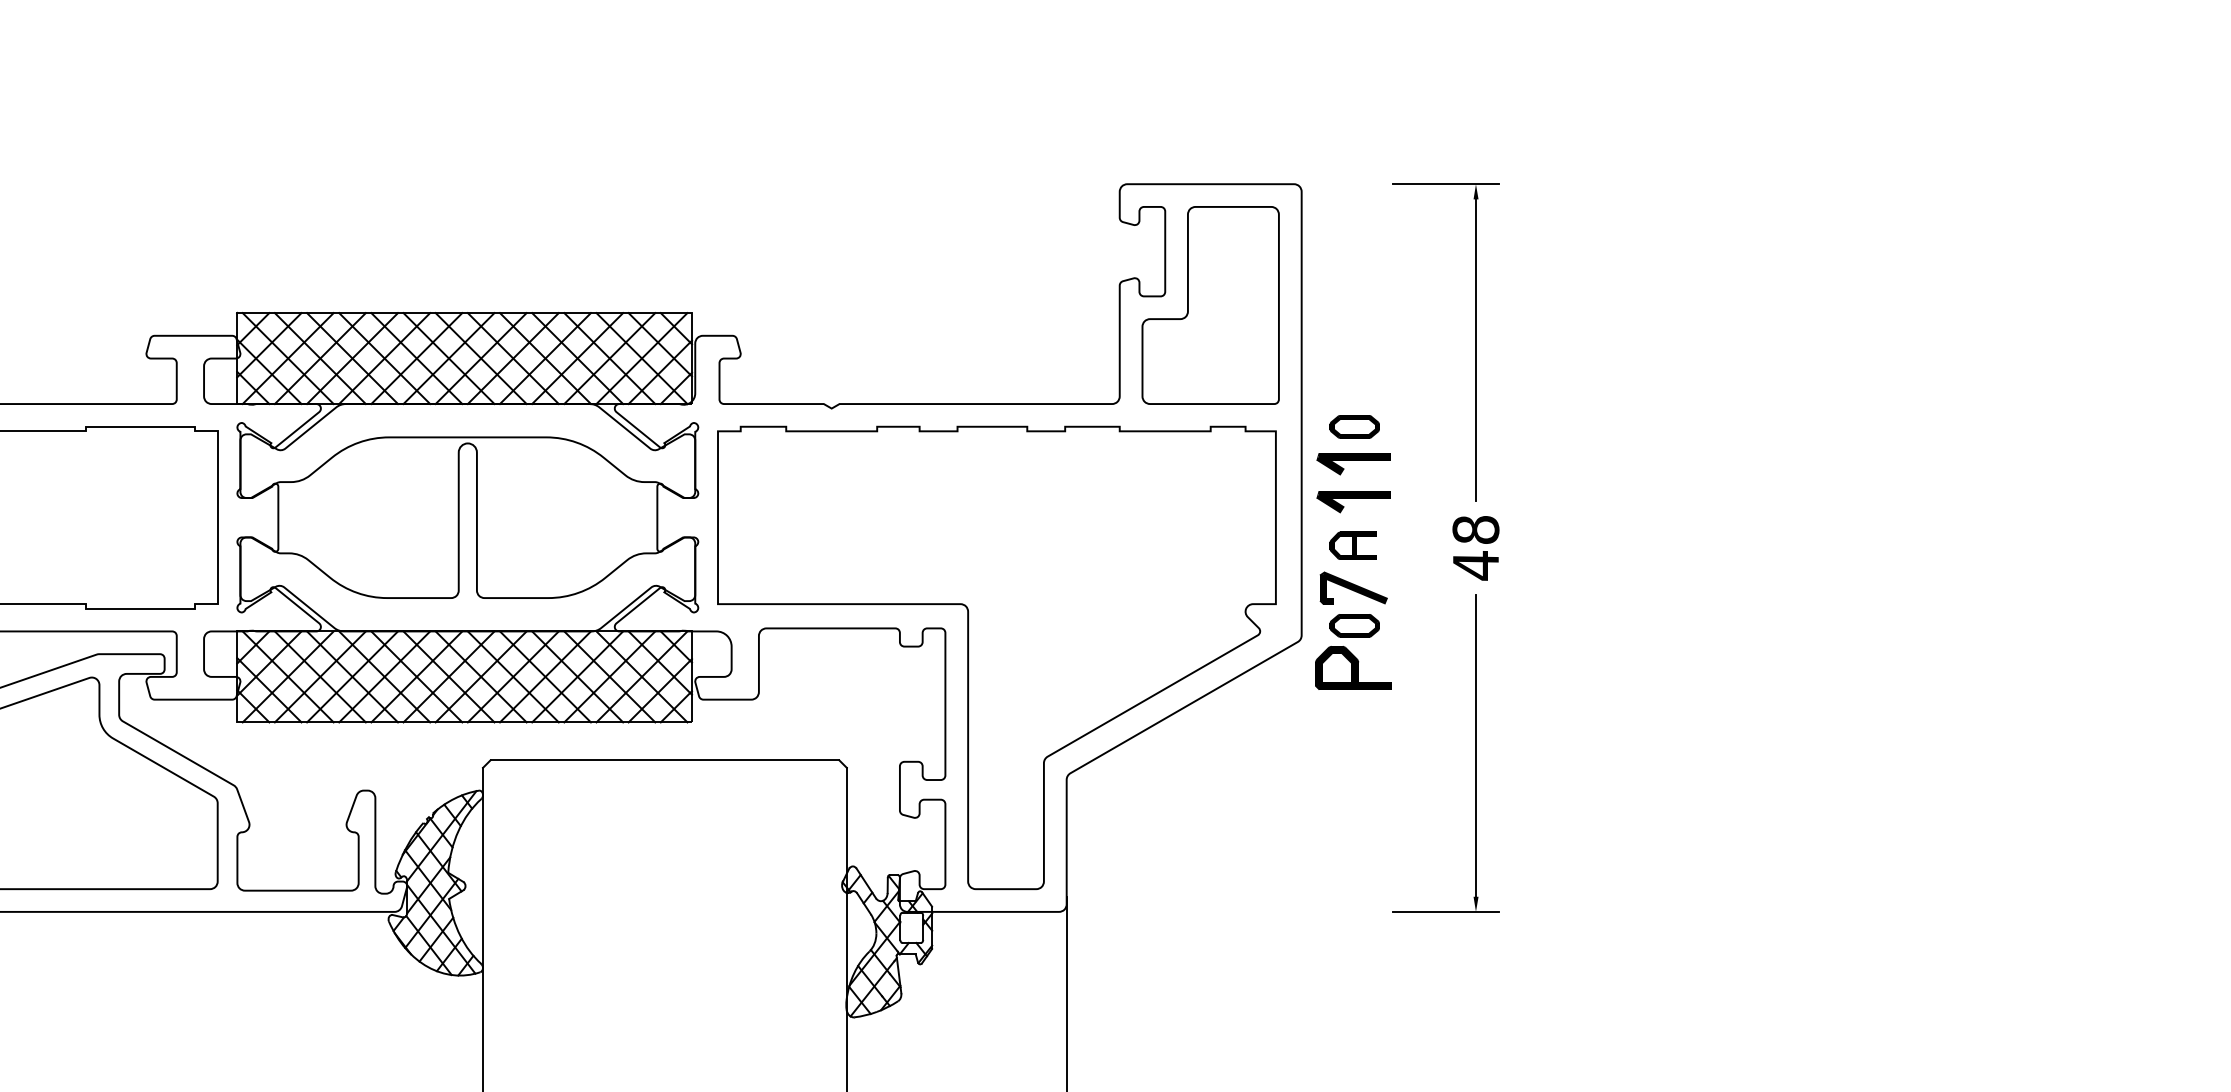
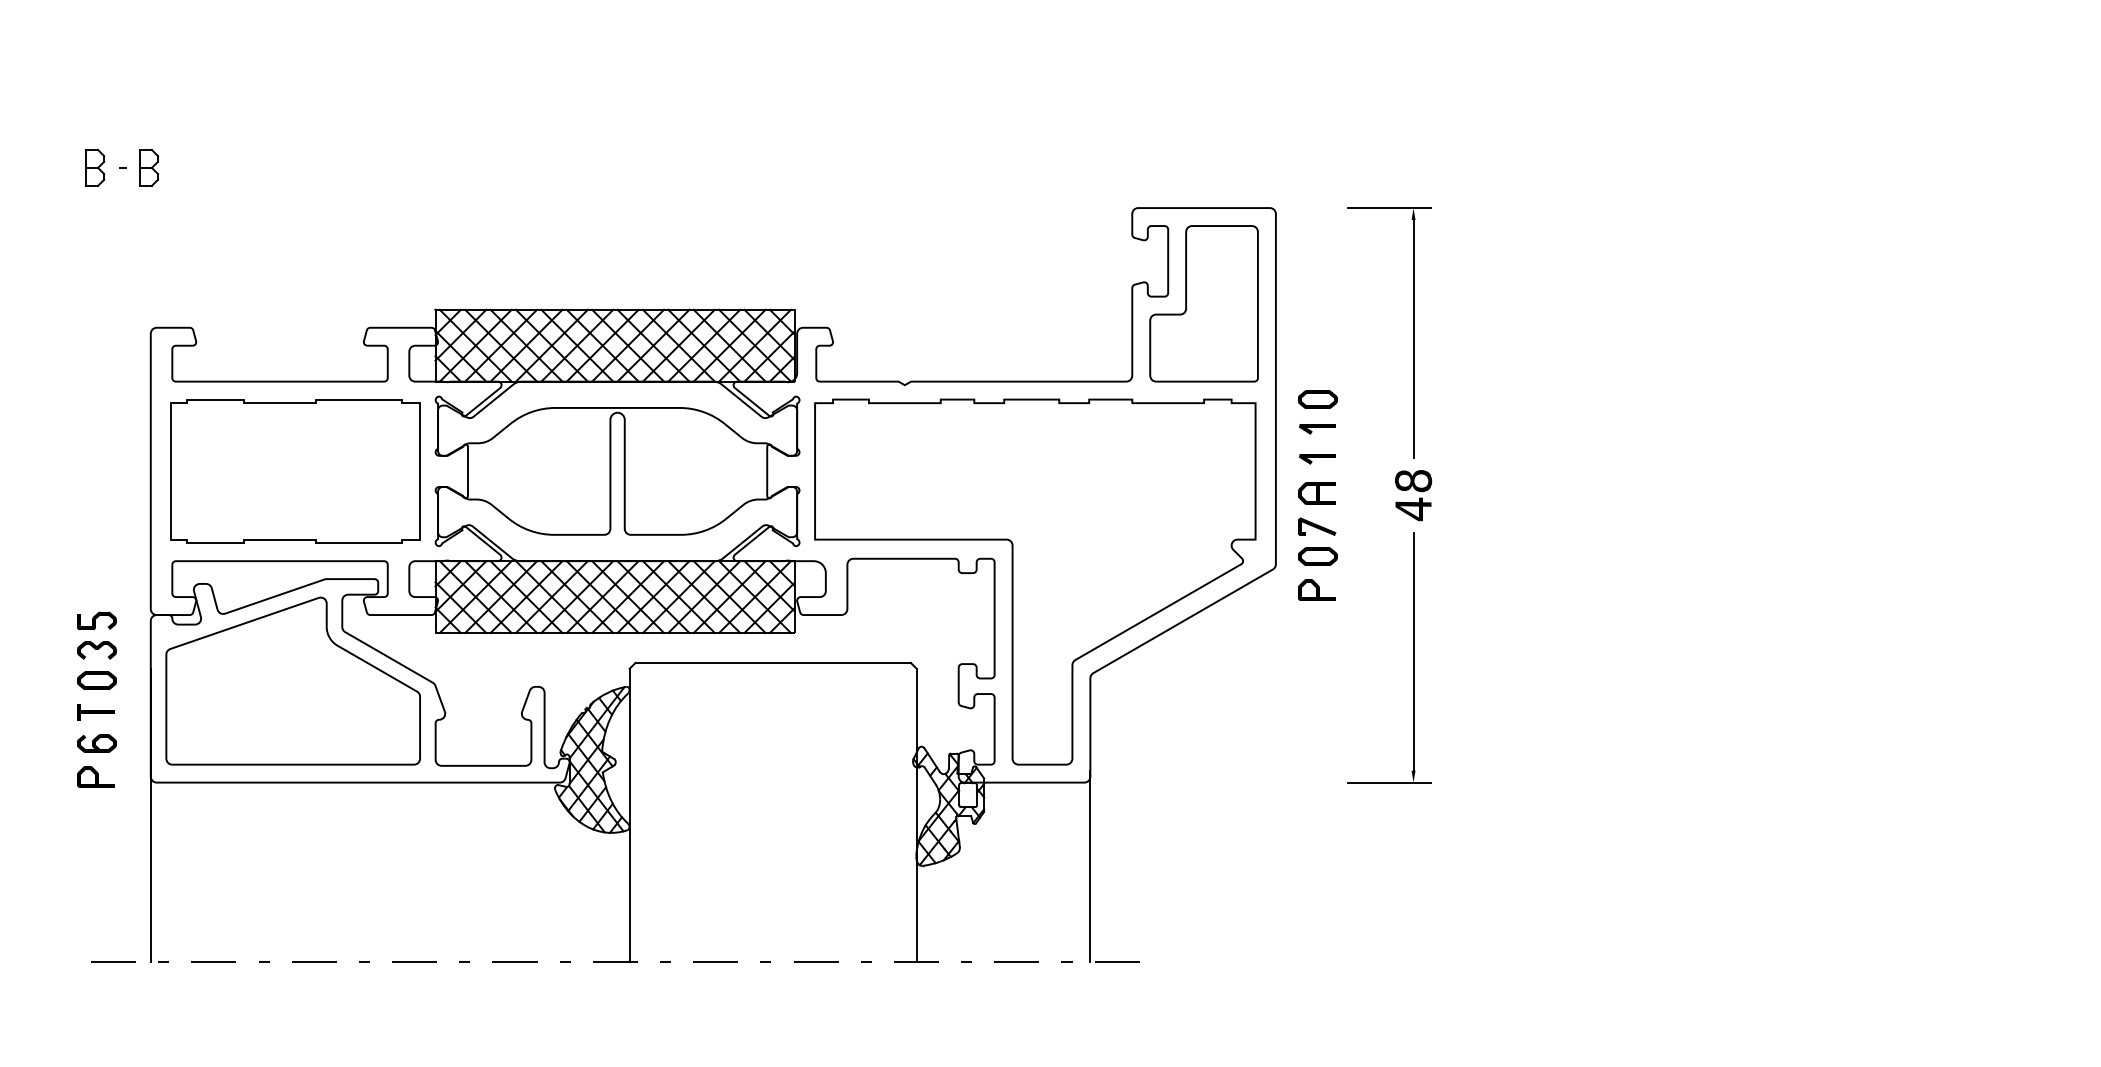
part: (1354, 464) -> (1317, 429), size x0.62
part: (1354, 502) -> (1317, 459), size x0.62
part: (1354, 587) -> (1317, 526), size x0.71
part: (1353, 667) -> (1316, 589), size x0.62

